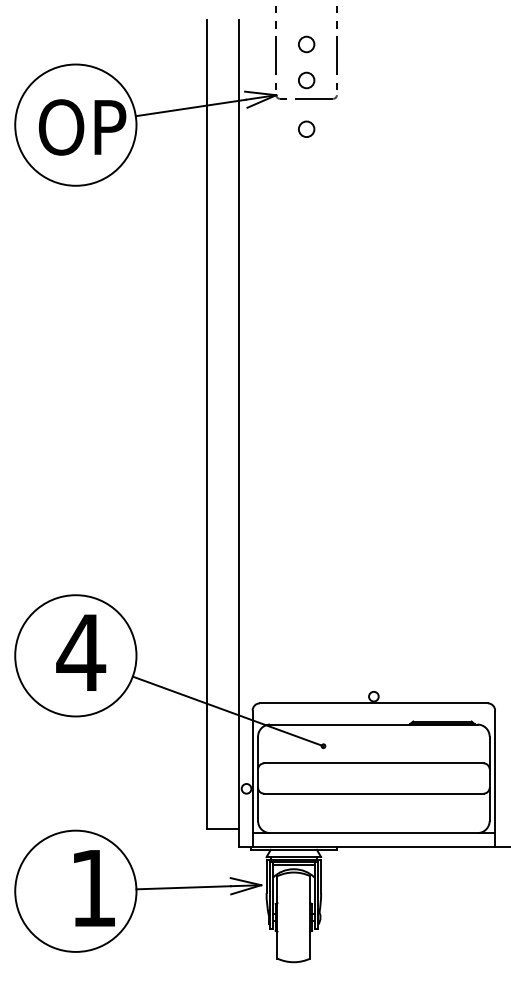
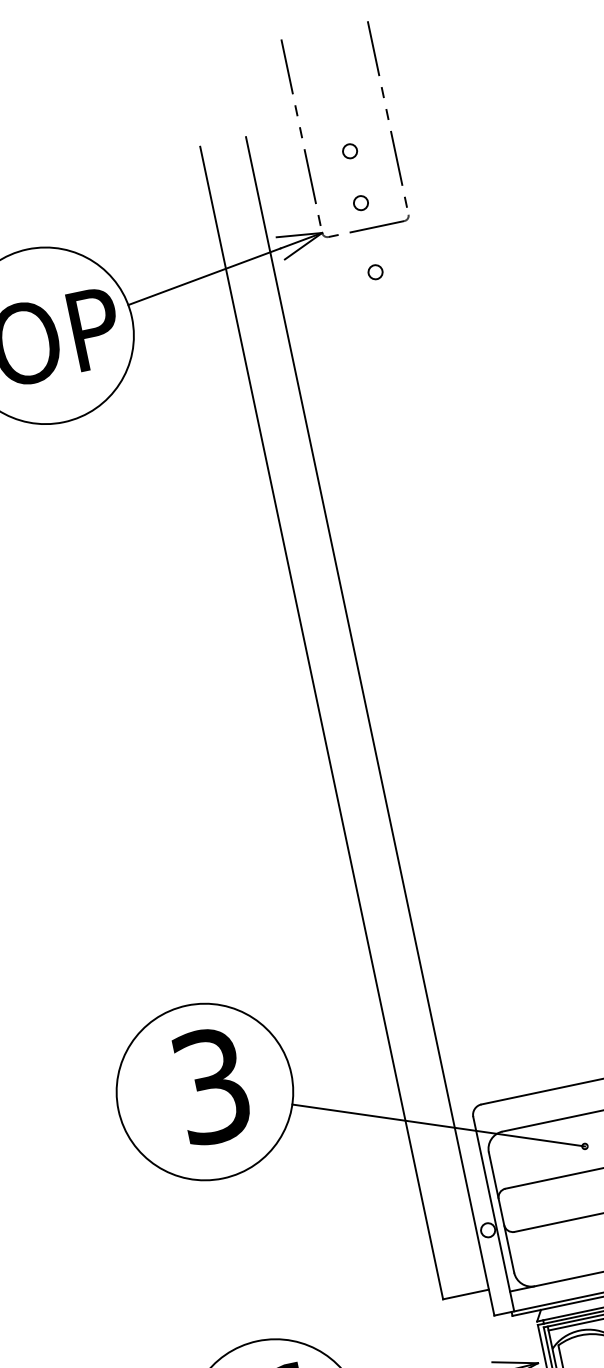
circle: (306, 43) -> (349, 150), size x0.62
circle: (306, 80) -> (360, 202), size x0.62
circle: (306, 128) -> (375, 271), size x0.62
text: (81, 652) -> (211, 1085), 4 -> 3

